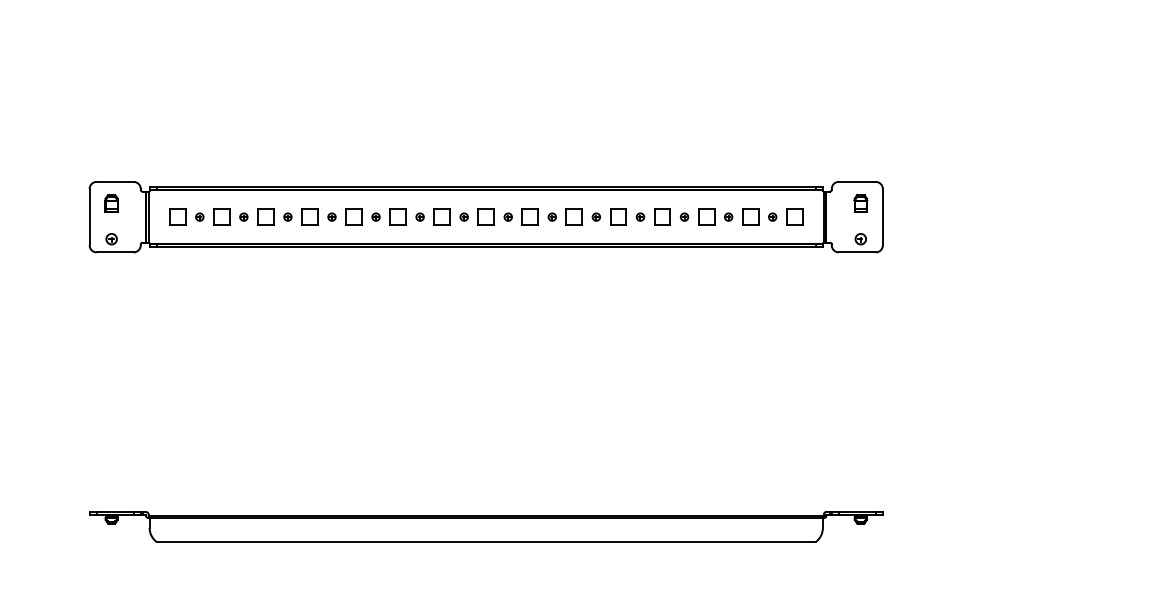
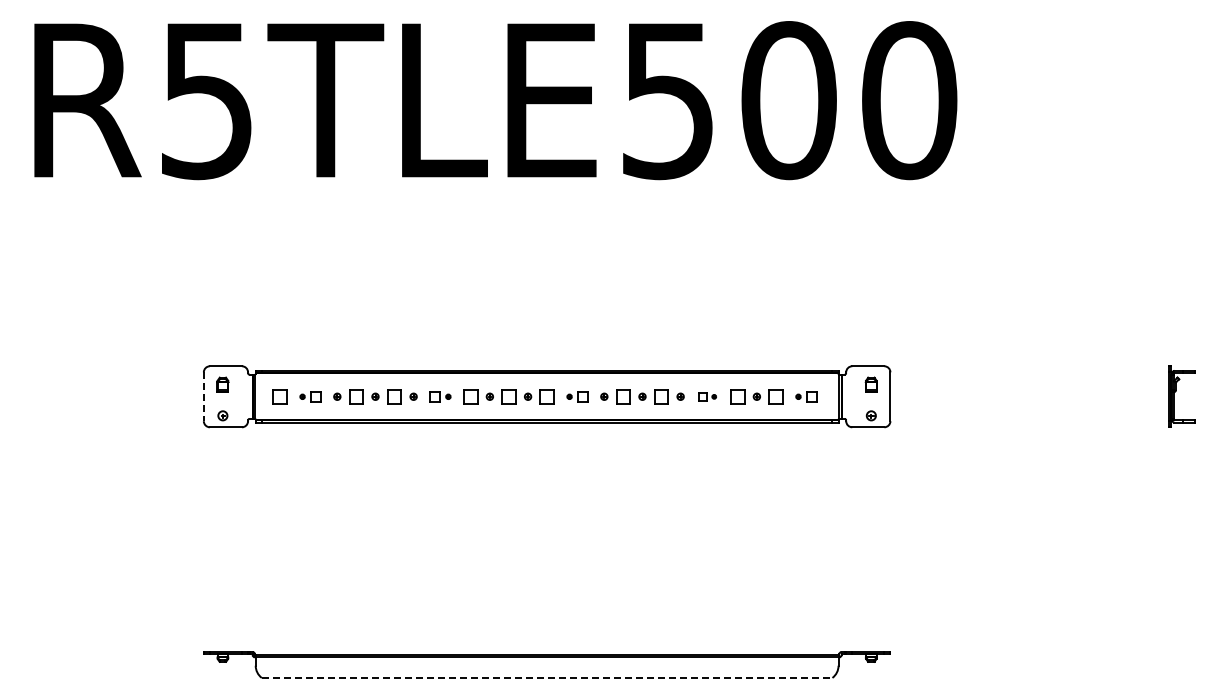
part: (212, 216) -> (310, 396), size x0.7
part: (363, 216) -> (440, 396), size x0.7
part: (521, 216) -> (577, 396), size x0.7
part: (671, 216) -> (707, 396), size x0.6
part: (785, 216) -> (806, 396), size x0.7
line: (89, 217) -> (203, 397), solid -> dashed
line: (486, 541) -> (547, 677), solid -> dashed

